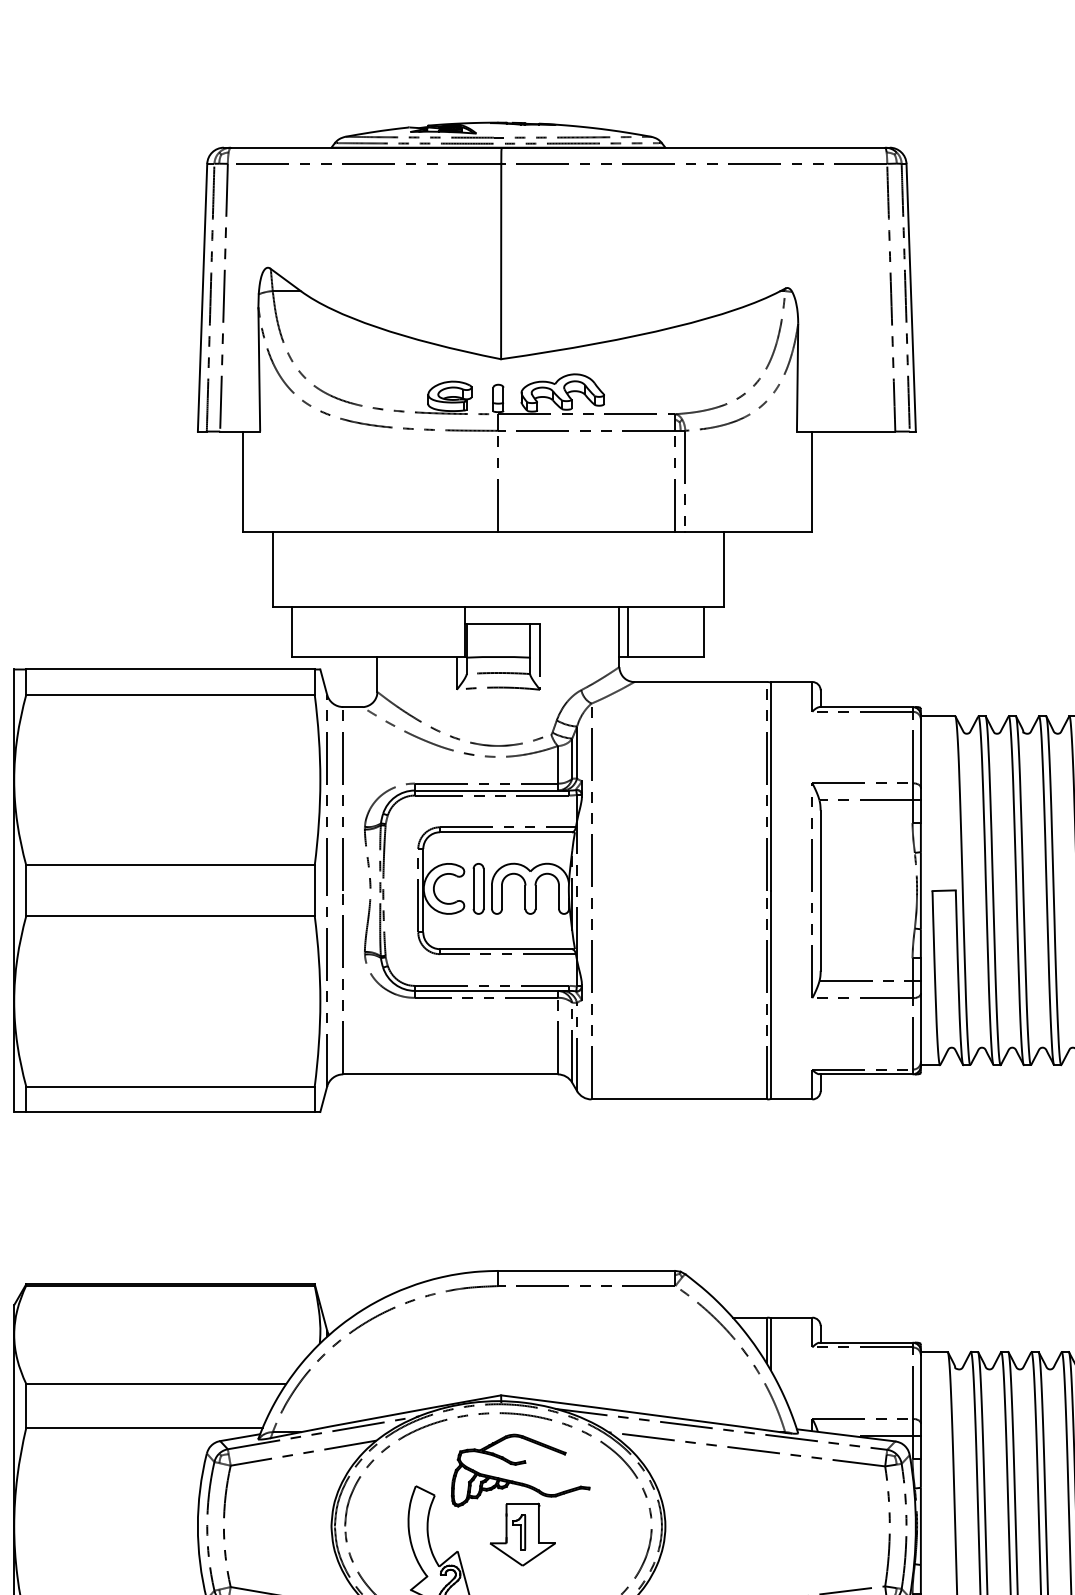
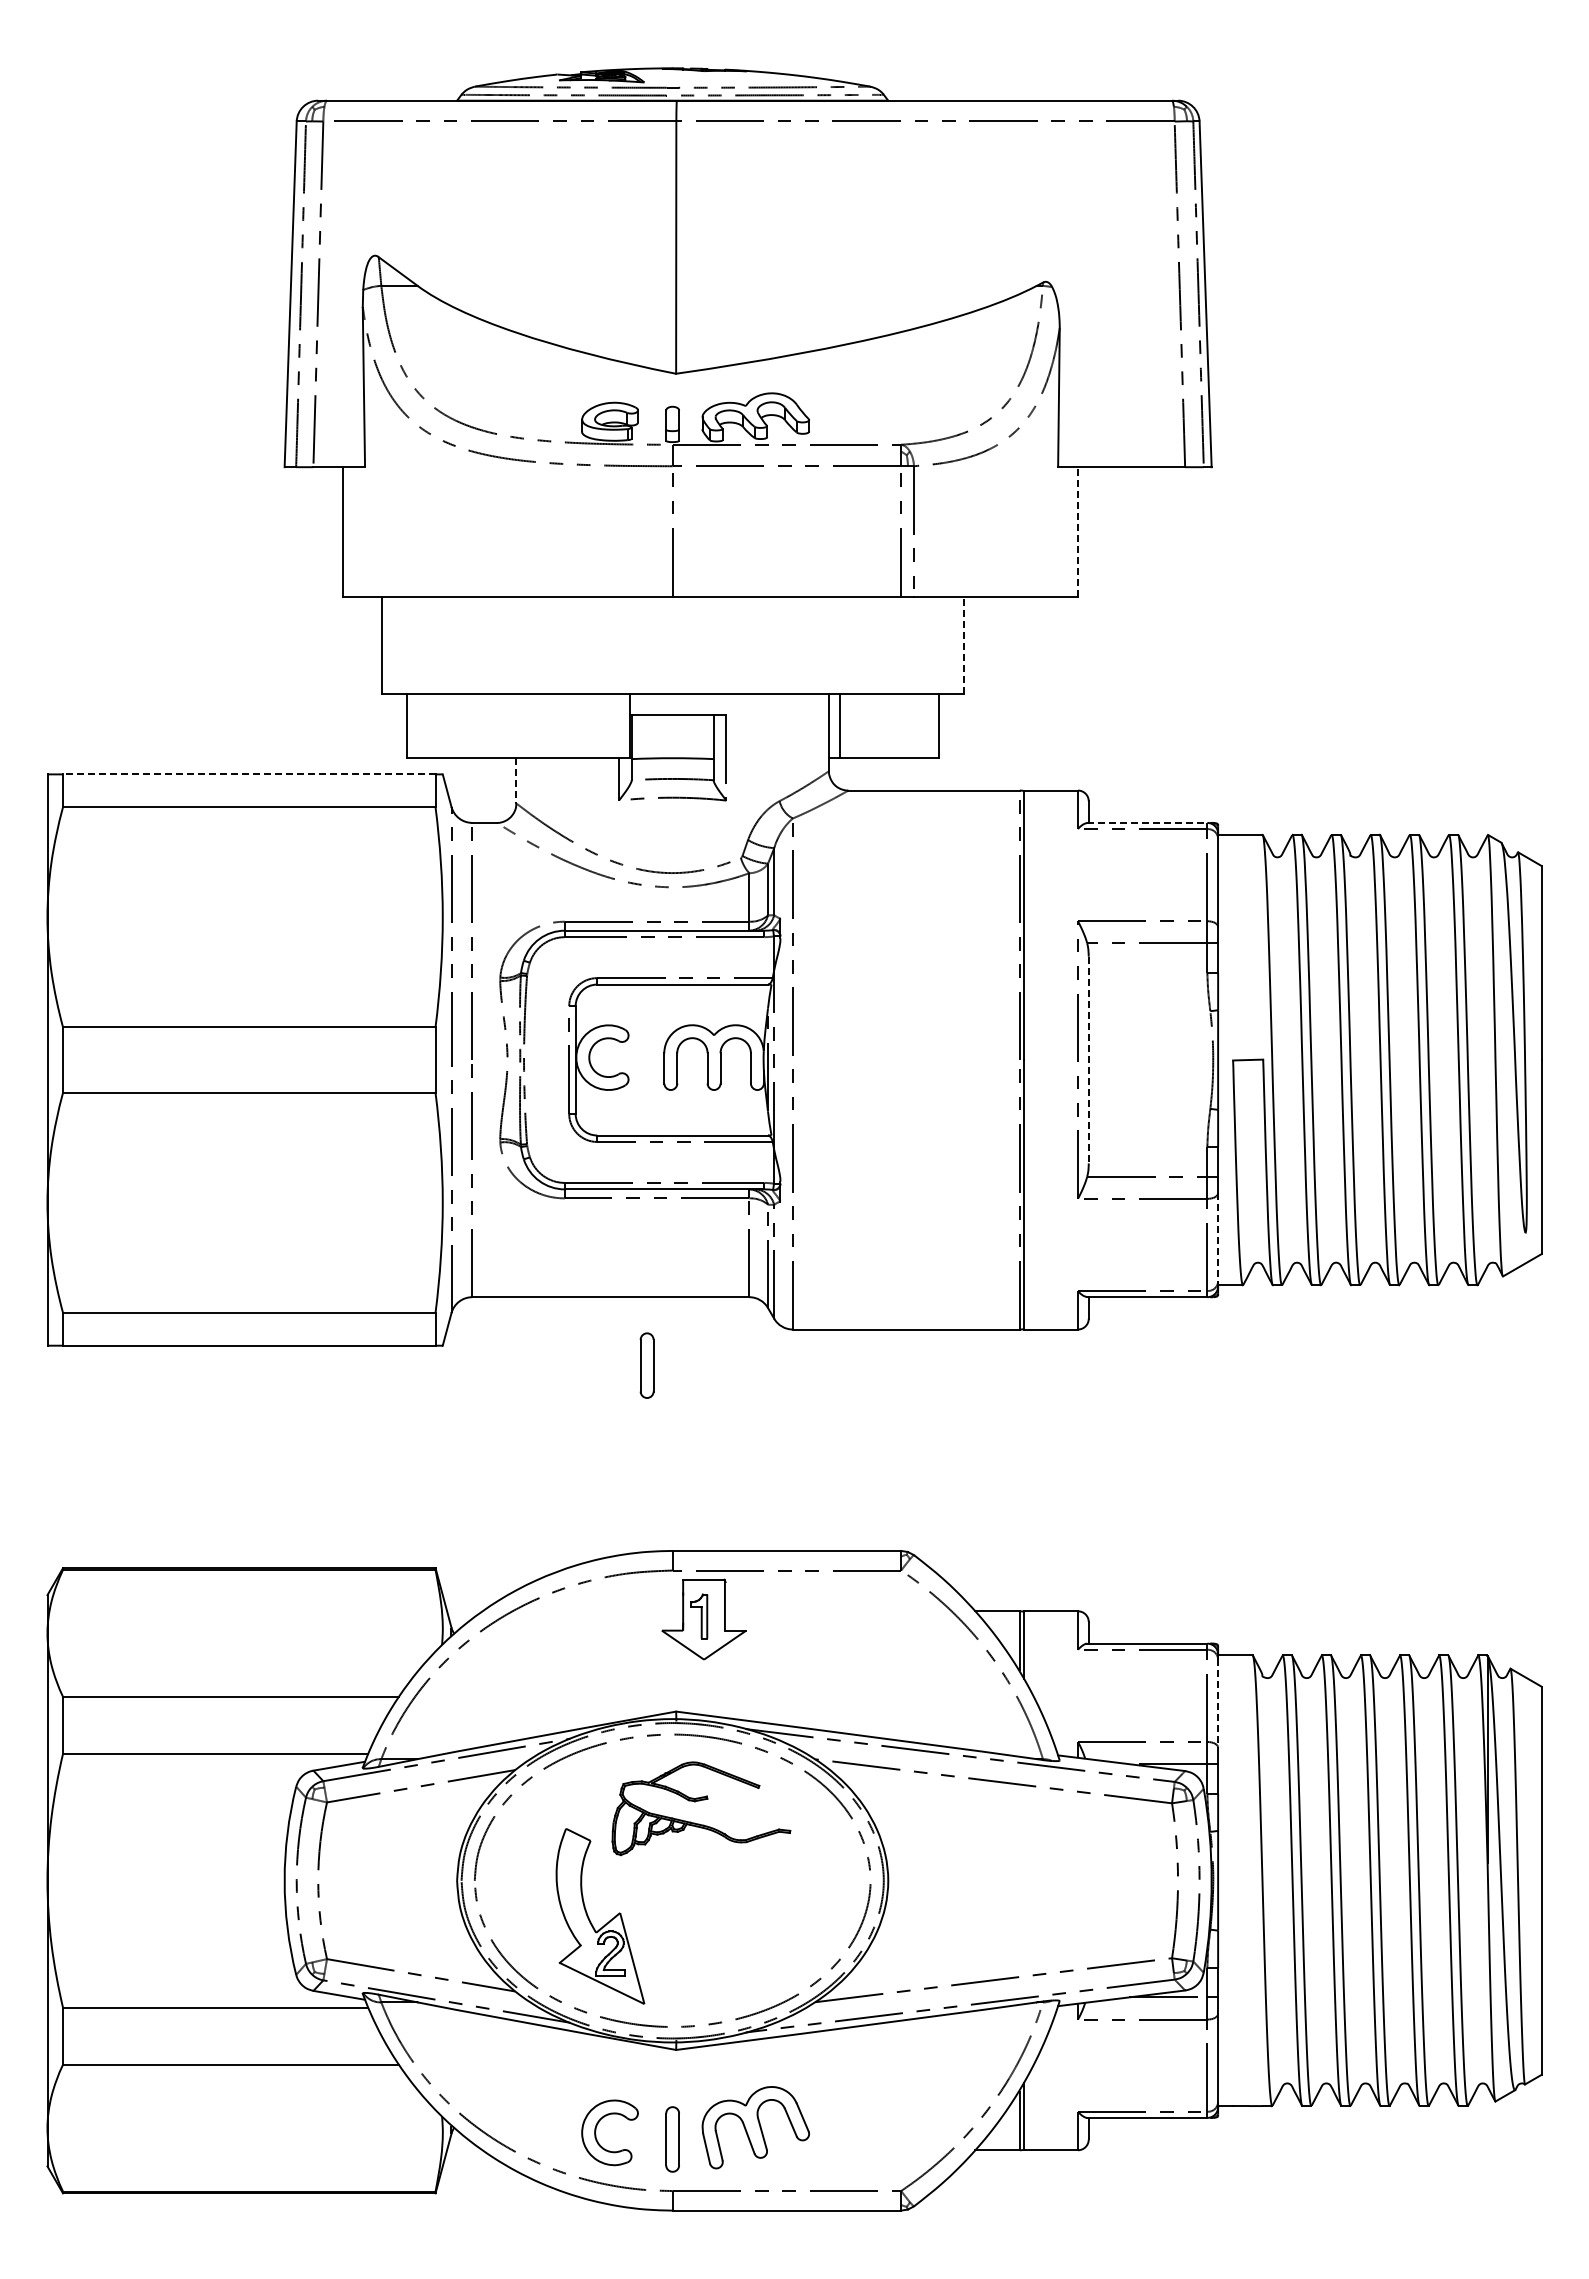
line: (811, 481) -> (1077, 531), solid -> dashed
line: (723, 569) -> (963, 645), solid -> dashed
line: (169, 669) -> (248, 774), solid -> dashed
line: (377, 674) -> (516, 781), solid -> dashed
line: (866, 706) -> (1147, 822), solid -> dashed
part: (478, 888) -> (646, 1365), moved
line: (820, 891) -> (1088, 1060), solid -> dashed
line: (921, 1028) -> (1218, 1238), solid -> dashed
line: (921, 1389) -> (1218, 1703), solid -> dashed
part: (522, 1534) -> (703, 1619), moved

